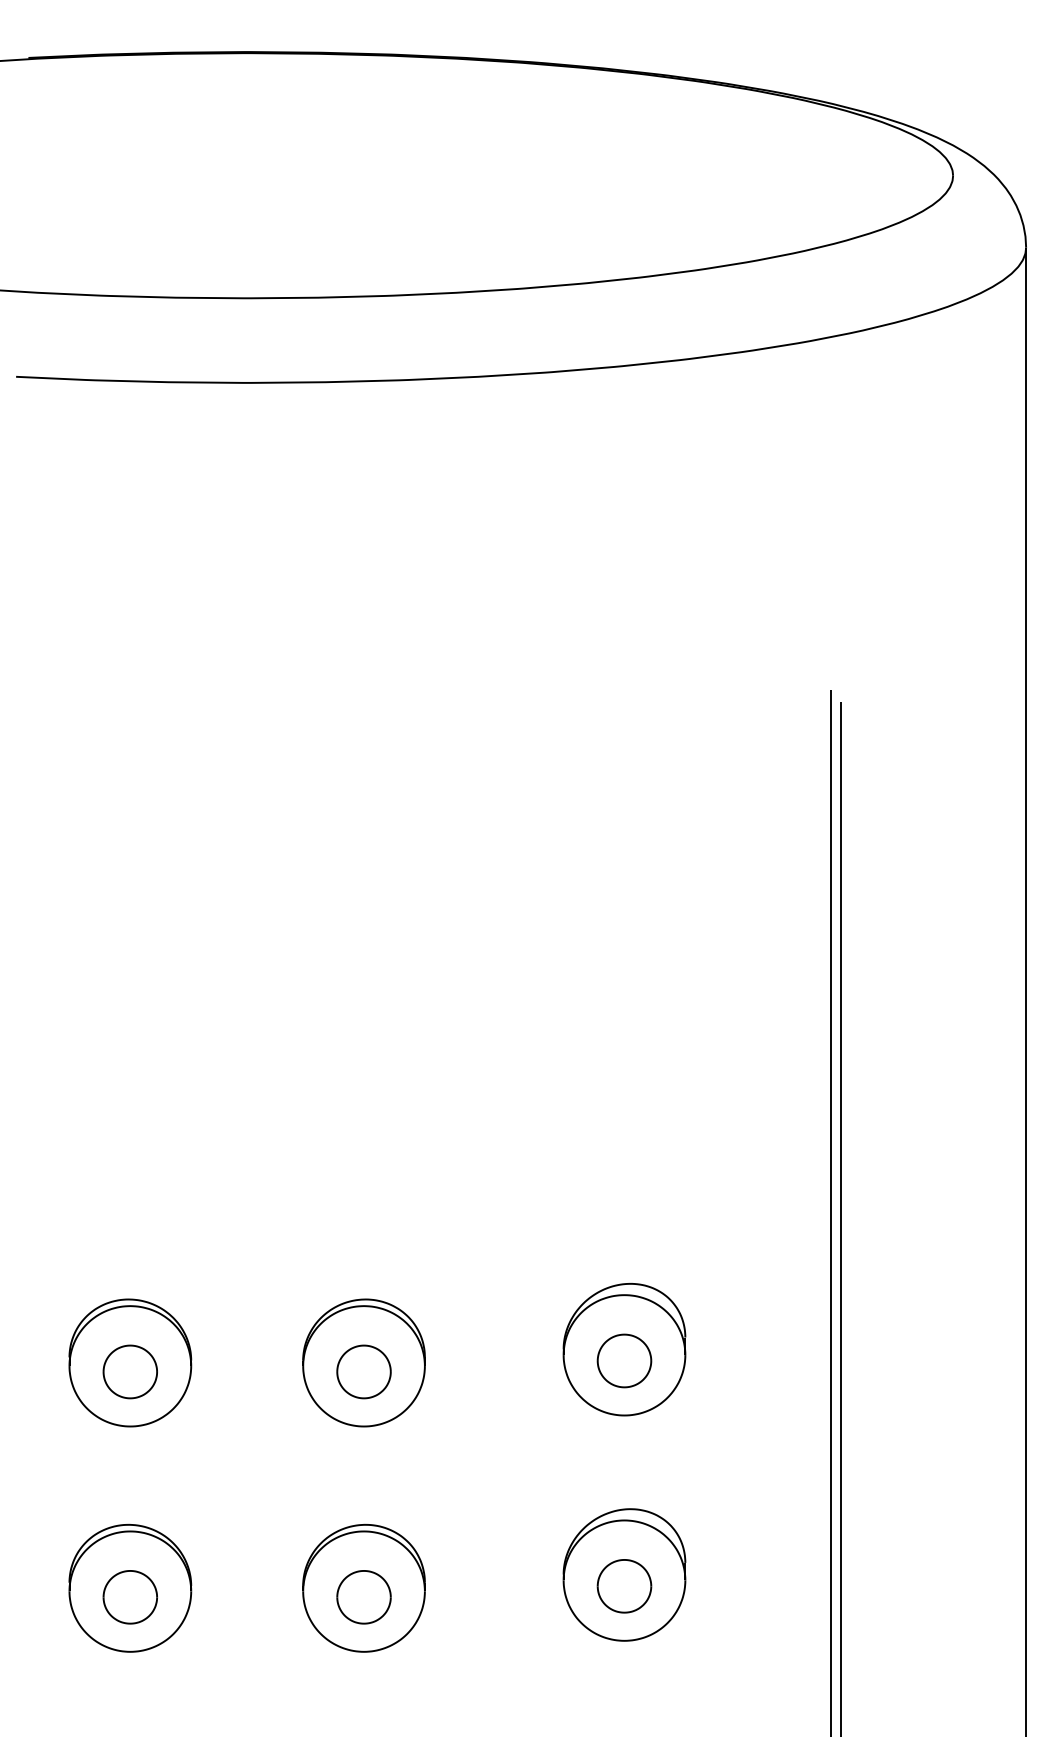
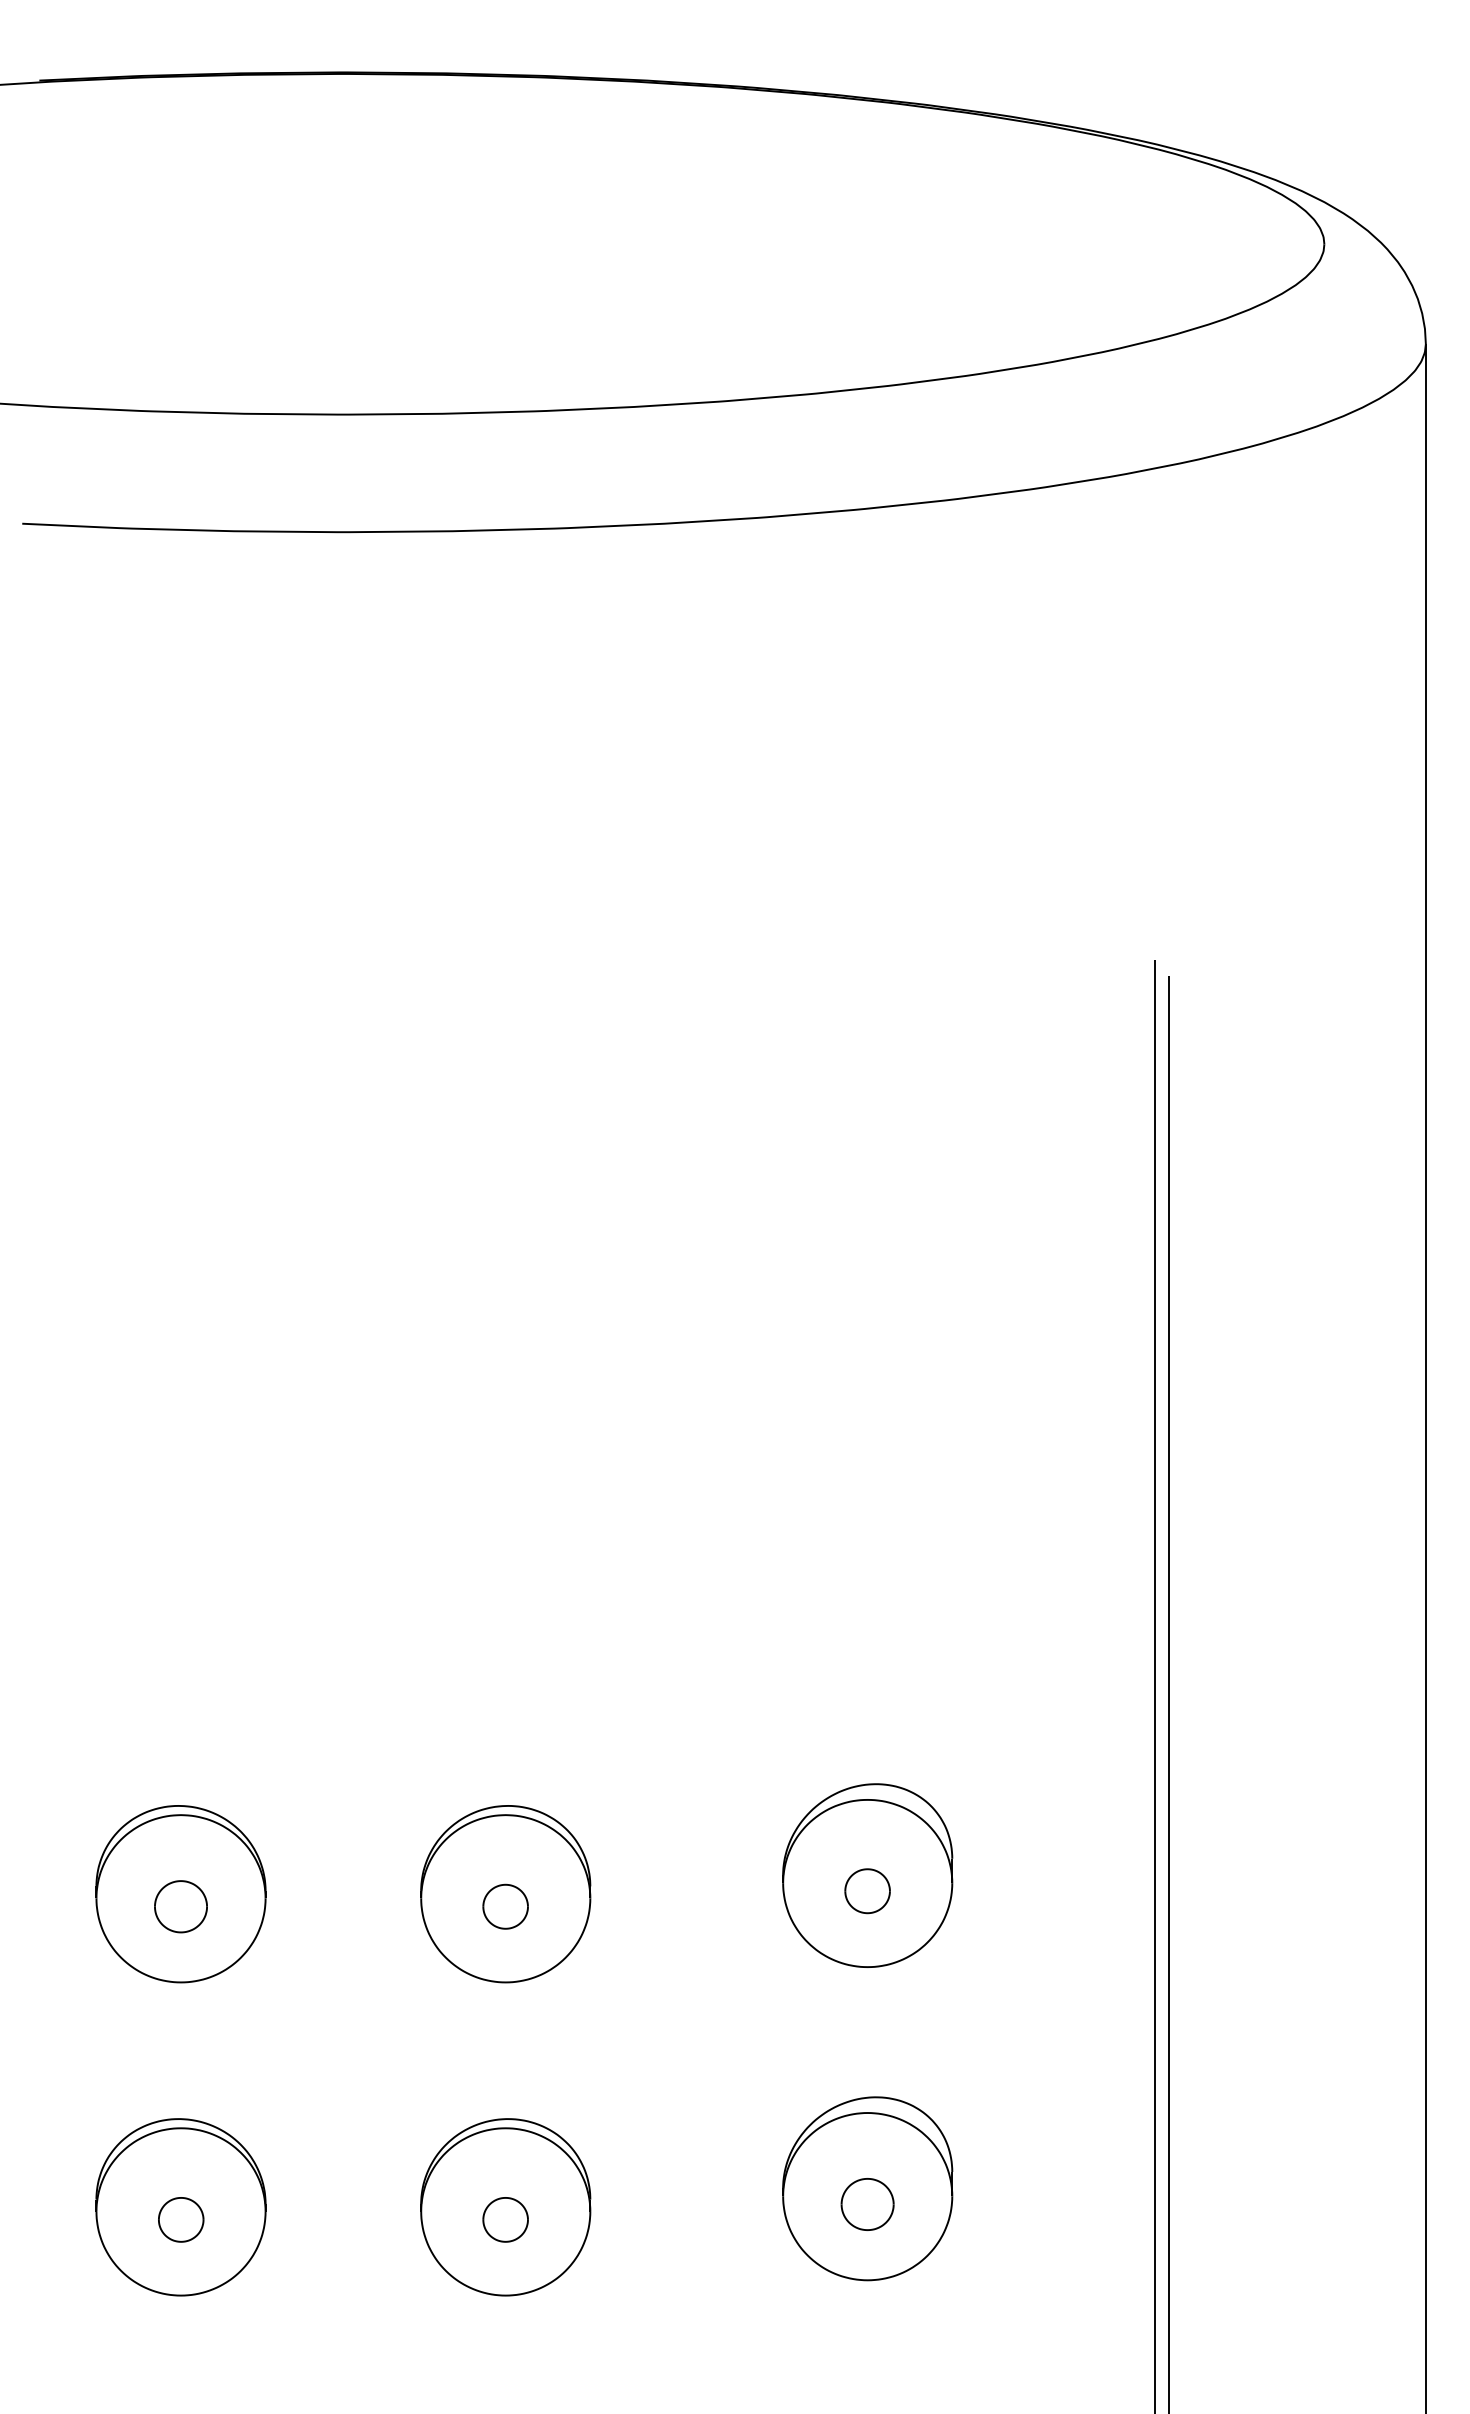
part: (624, 1360) -> (867, 1890), size x0.6
part: (129, 1371) -> (180, 1906), size x0.7
part: (363, 1371) -> (505, 1906), size x0.6
part: (624, 1586) -> (867, 2204), size x0.7
part: (130, 1597) -> (181, 2219), size x0.6
part: (363, 1597) -> (505, 2219), size x0.6

